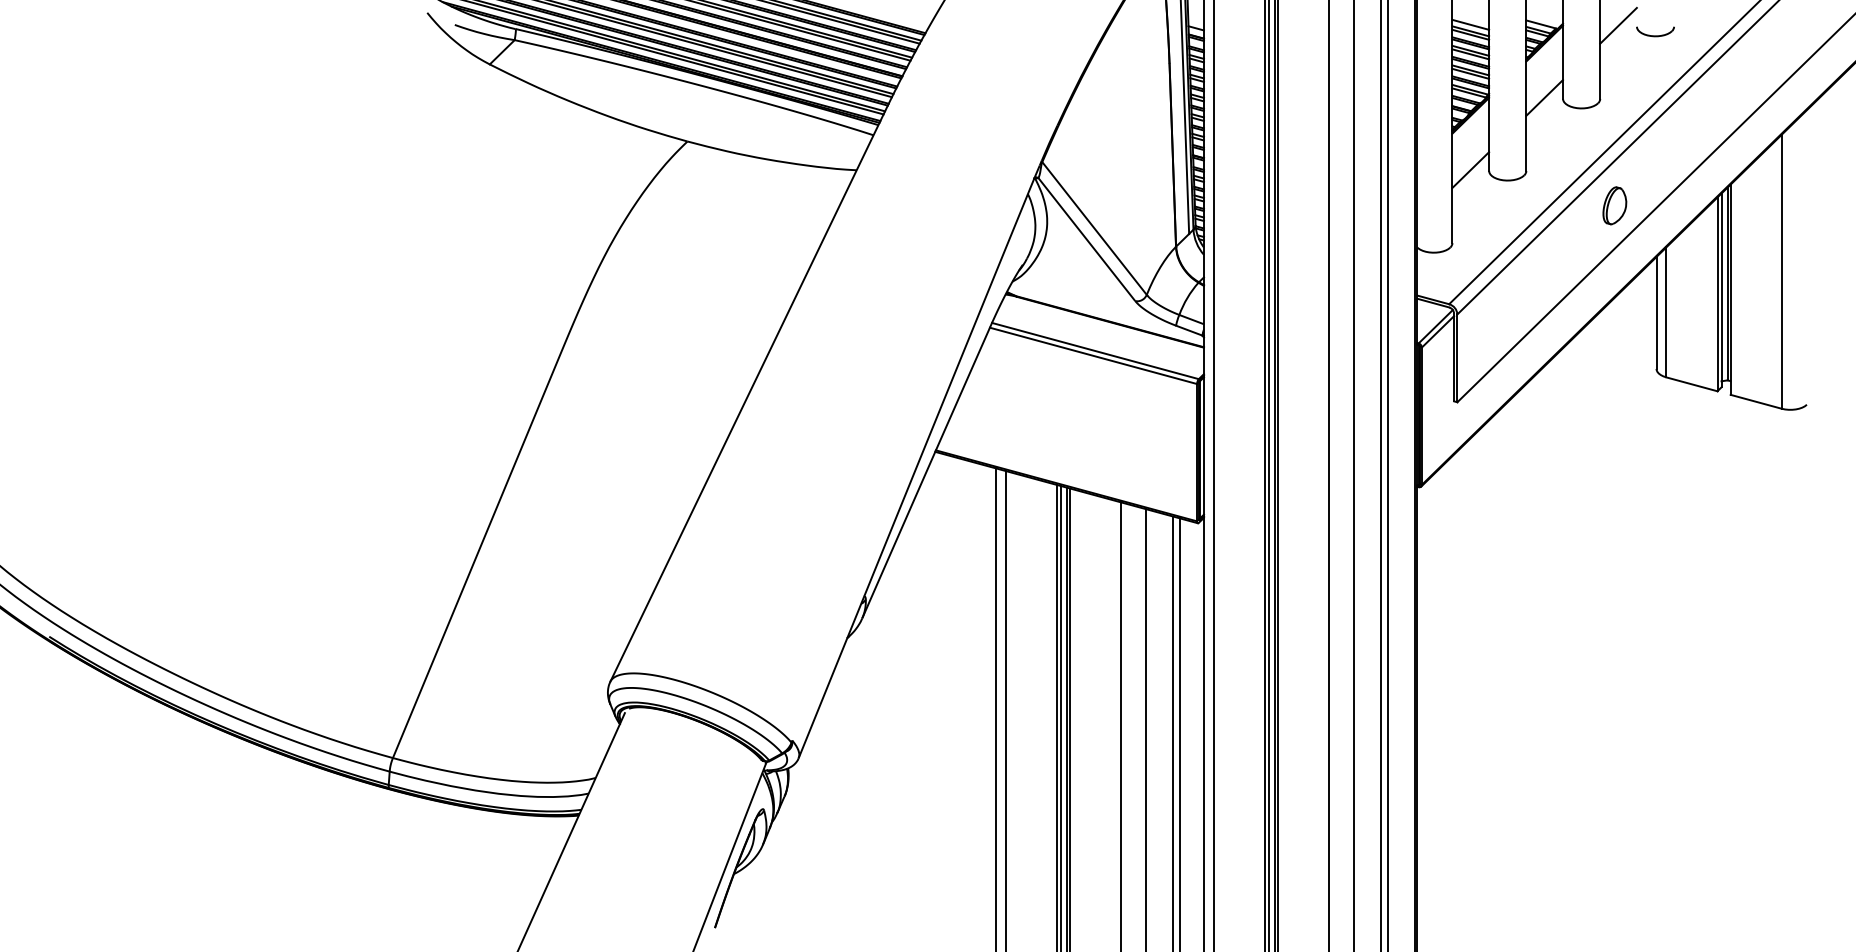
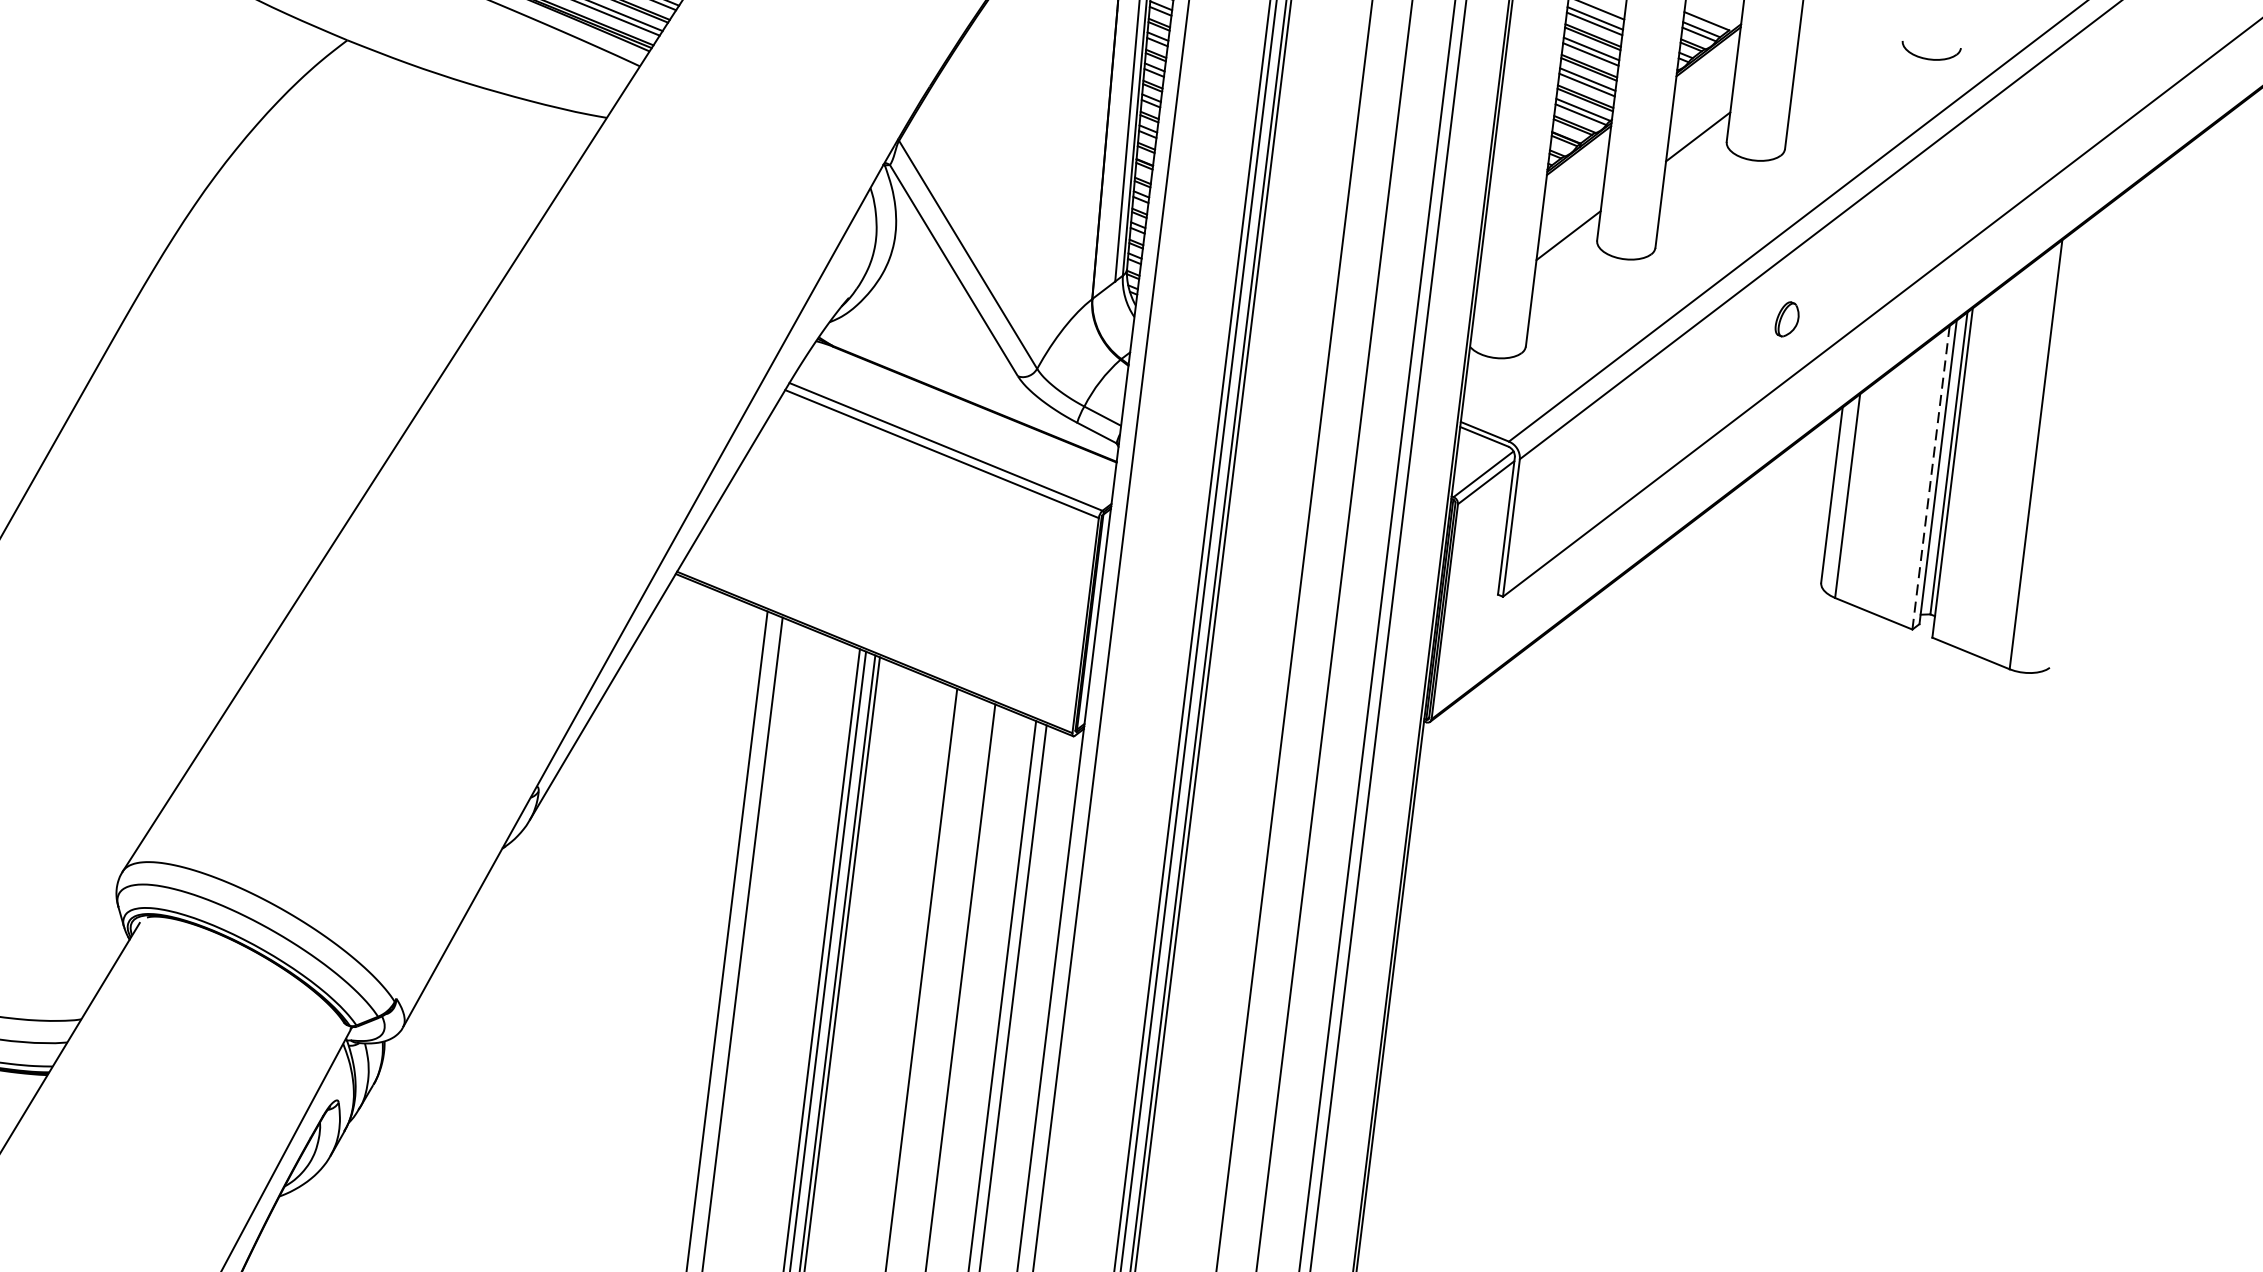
line: (1618, 25) -> (1827, 37), removed
part: (1655, 31) -> (1930, 51), moved
part: (1614, 205) -> (1786, 318), size x0.6
line: (1717, 294) -> (1931, 477), solid -> dashed

